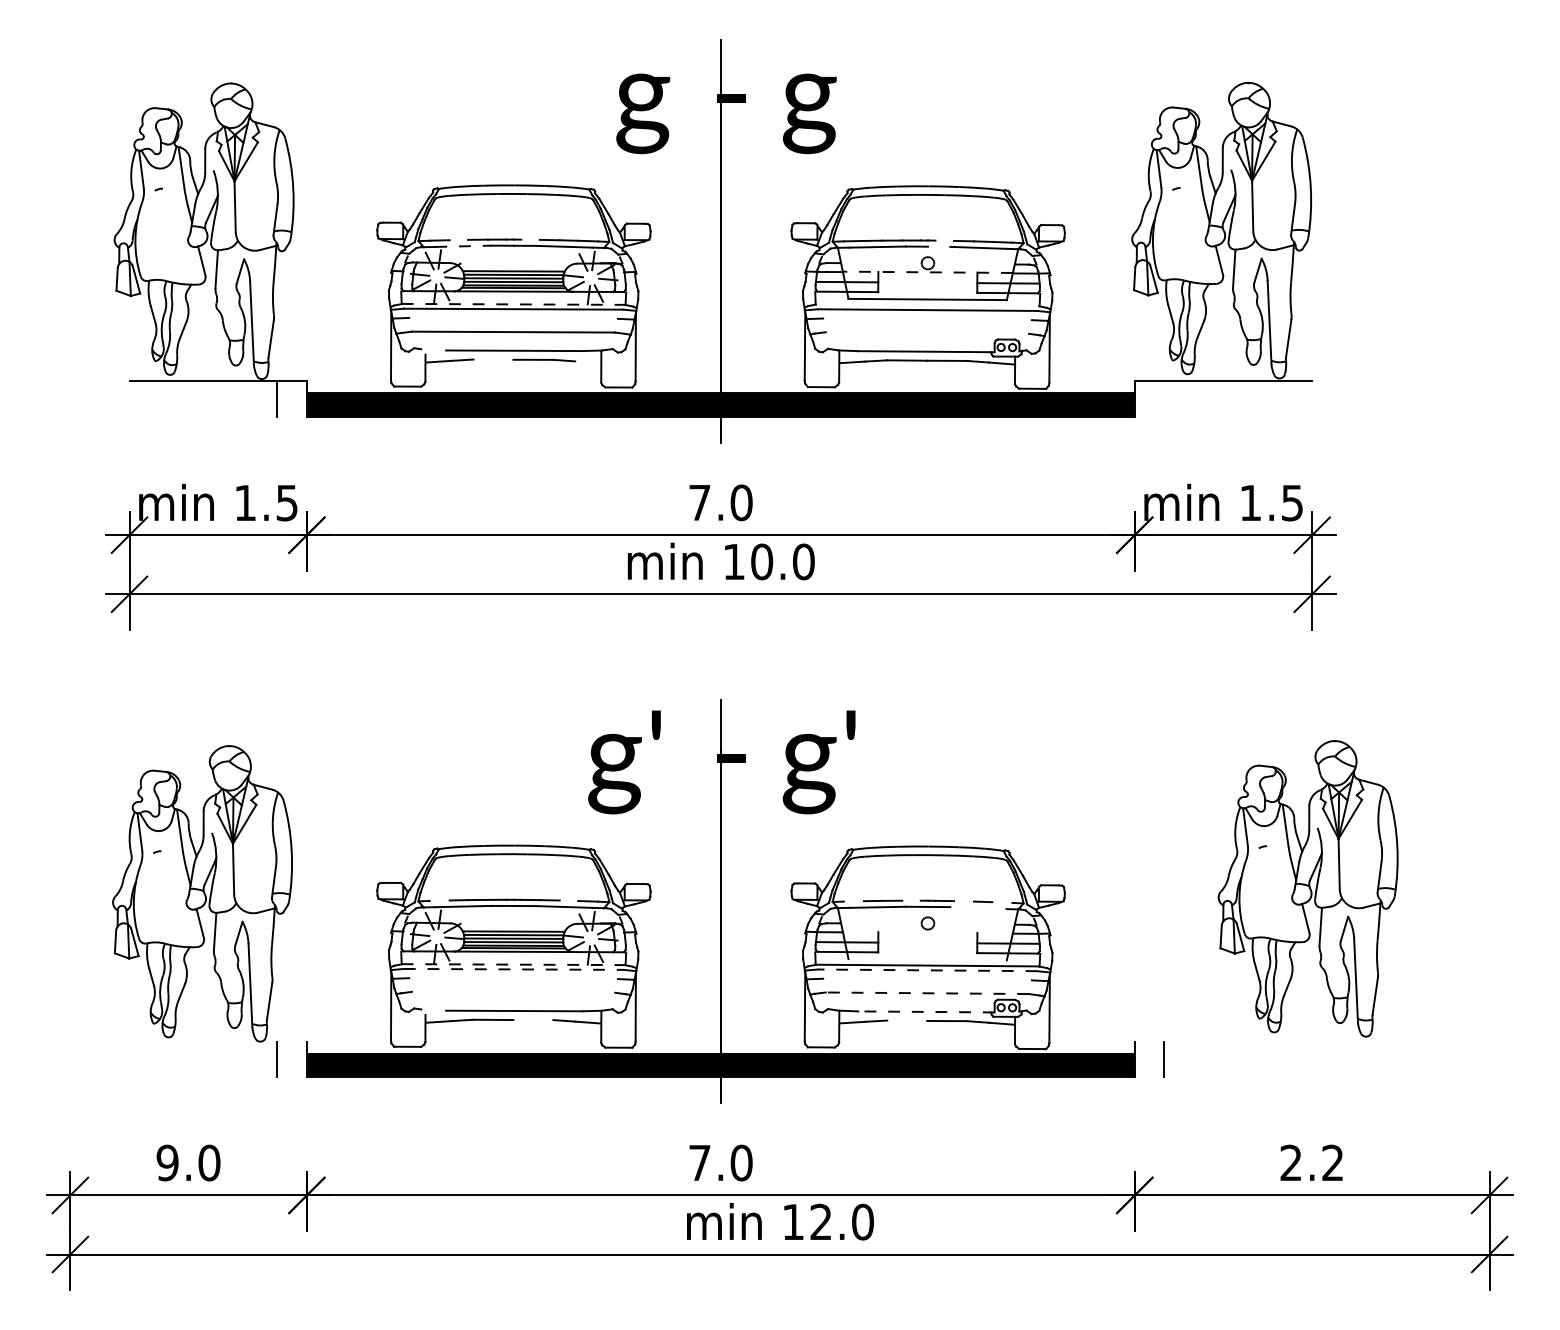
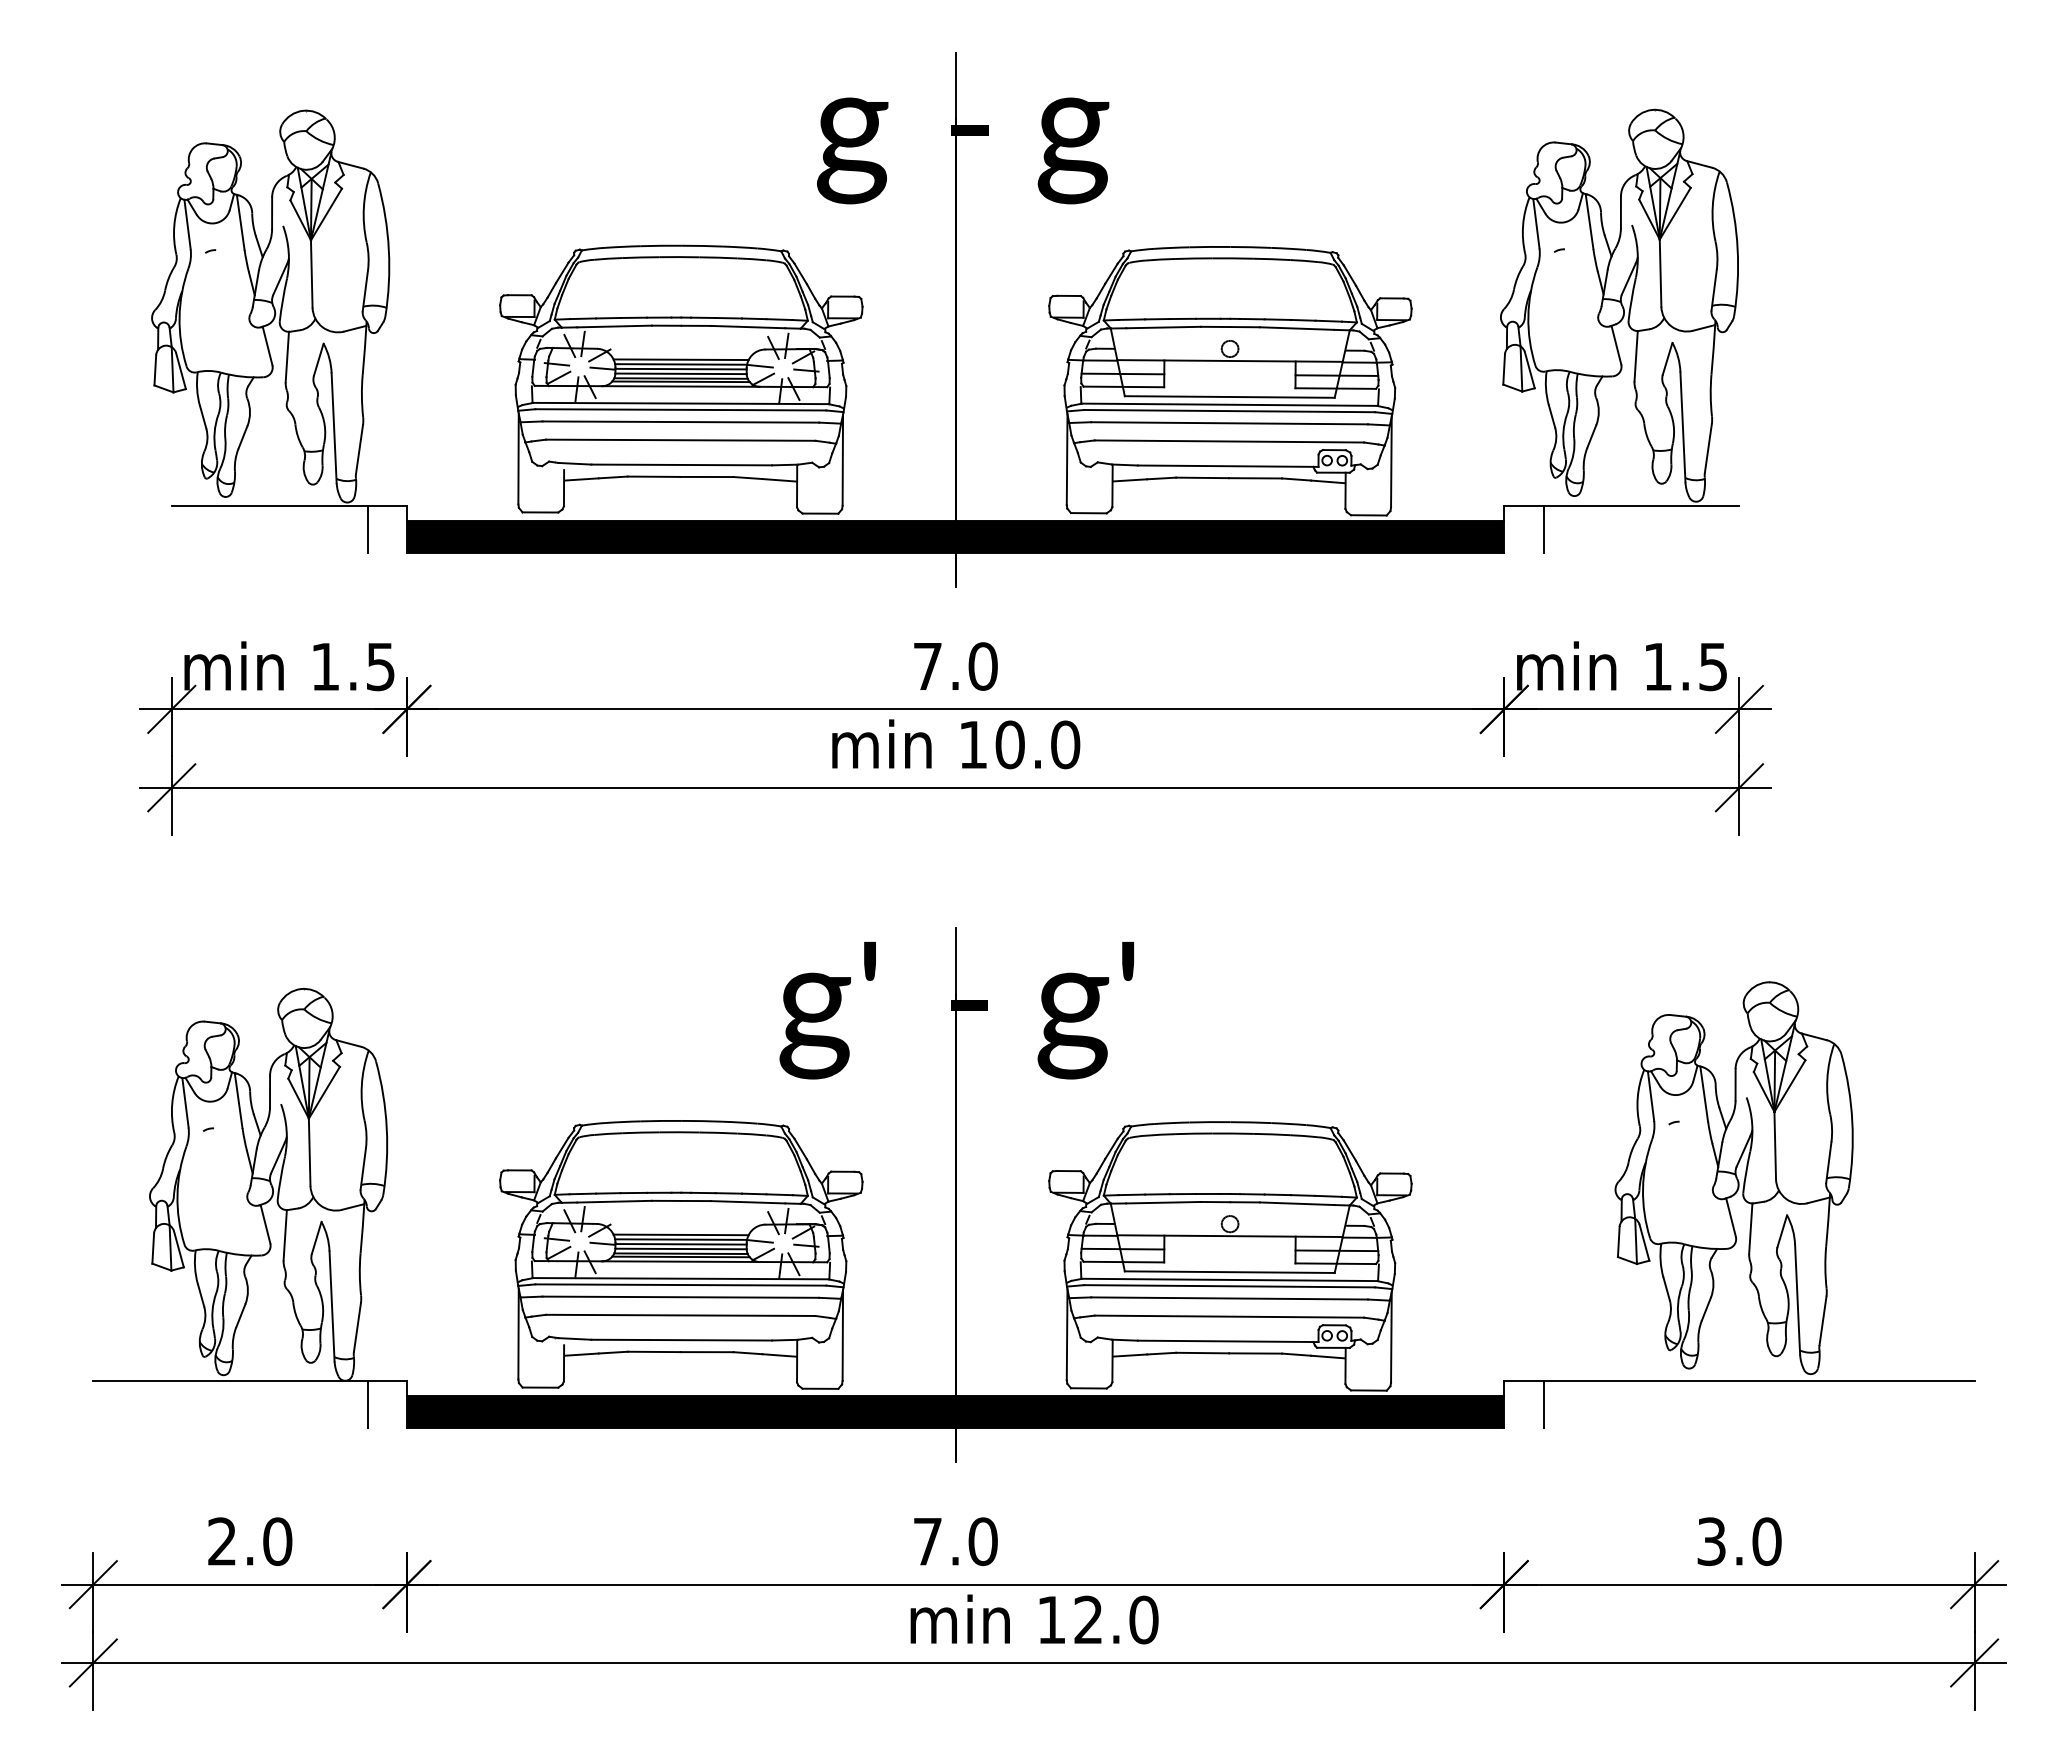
line: (459, 239) -> (608, 317), added
line: (530, 239) -> (703, 317), added
line: (944, 240) -> (1252, 318), added
line: (464, 246) -> (615, 326), dashed -> solid
line: (938, 247) -> (1244, 327), added
line: (928, 271) -> (1230, 360), dashed -> solid
line: (514, 304) -> (681, 403), dashed -> solid
line: (927, 305) -> (1229, 404), added
line: (513, 317) -> (680, 421), added
line: (927, 319) -> (1229, 423), added
line: (927, 333) -> (1229, 441), added
line: (433, 349) -> (574, 463), added
line: (492, 359) -> (653, 476), added
line: (588, 362) -> (779, 480), added
line: (1164, 398) -> (1543, 528), added
line: (439, 900) -> (582, 1193), added
line: (569, 900) -> (754, 1193), added
line: (911, 900) -> (1208, 1193), added
line: (853, 901) -> (1131, 1194), added
line: (963, 901) -> (1277, 1194), added
line: (1002, 901) -> (1328, 1195), added
line: (978, 907) -> (1296, 1203), added
line: (927, 932) -> (1229, 1236), added
line: (927, 959) -> (1229, 1271), added
line: (514, 964) -> (681, 1278), dashed -> solid
line: (514, 969) -> (681, 1285), dashed -> solid
line: (927, 970) -> (1229, 1286), dashed -> solid
line: (513, 978) -> (680, 1296), added
line: (927, 979) -> (1229, 1298), added
line: (513, 991) -> (680, 1314), added
line: (927, 993) -> (1229, 1316), dashed -> solid
line: (433, 1009) -> (574, 1338), added
line: (925, 1012) -> (1227, 1341), dashed -> solid
line: (532, 1020) -> (706, 1352), added
line: (907, 1020) -> (1202, 1352), added
line: (188, 1041) -> (249, 1380), added
line: (1312, 1041) -> (1739, 1380), added
text: (167, 1162) -> (221, 1541), 9.0 -> 2.0
text: (1312, 1162) -> (1739, 1541), 2.2 -> 3.0

